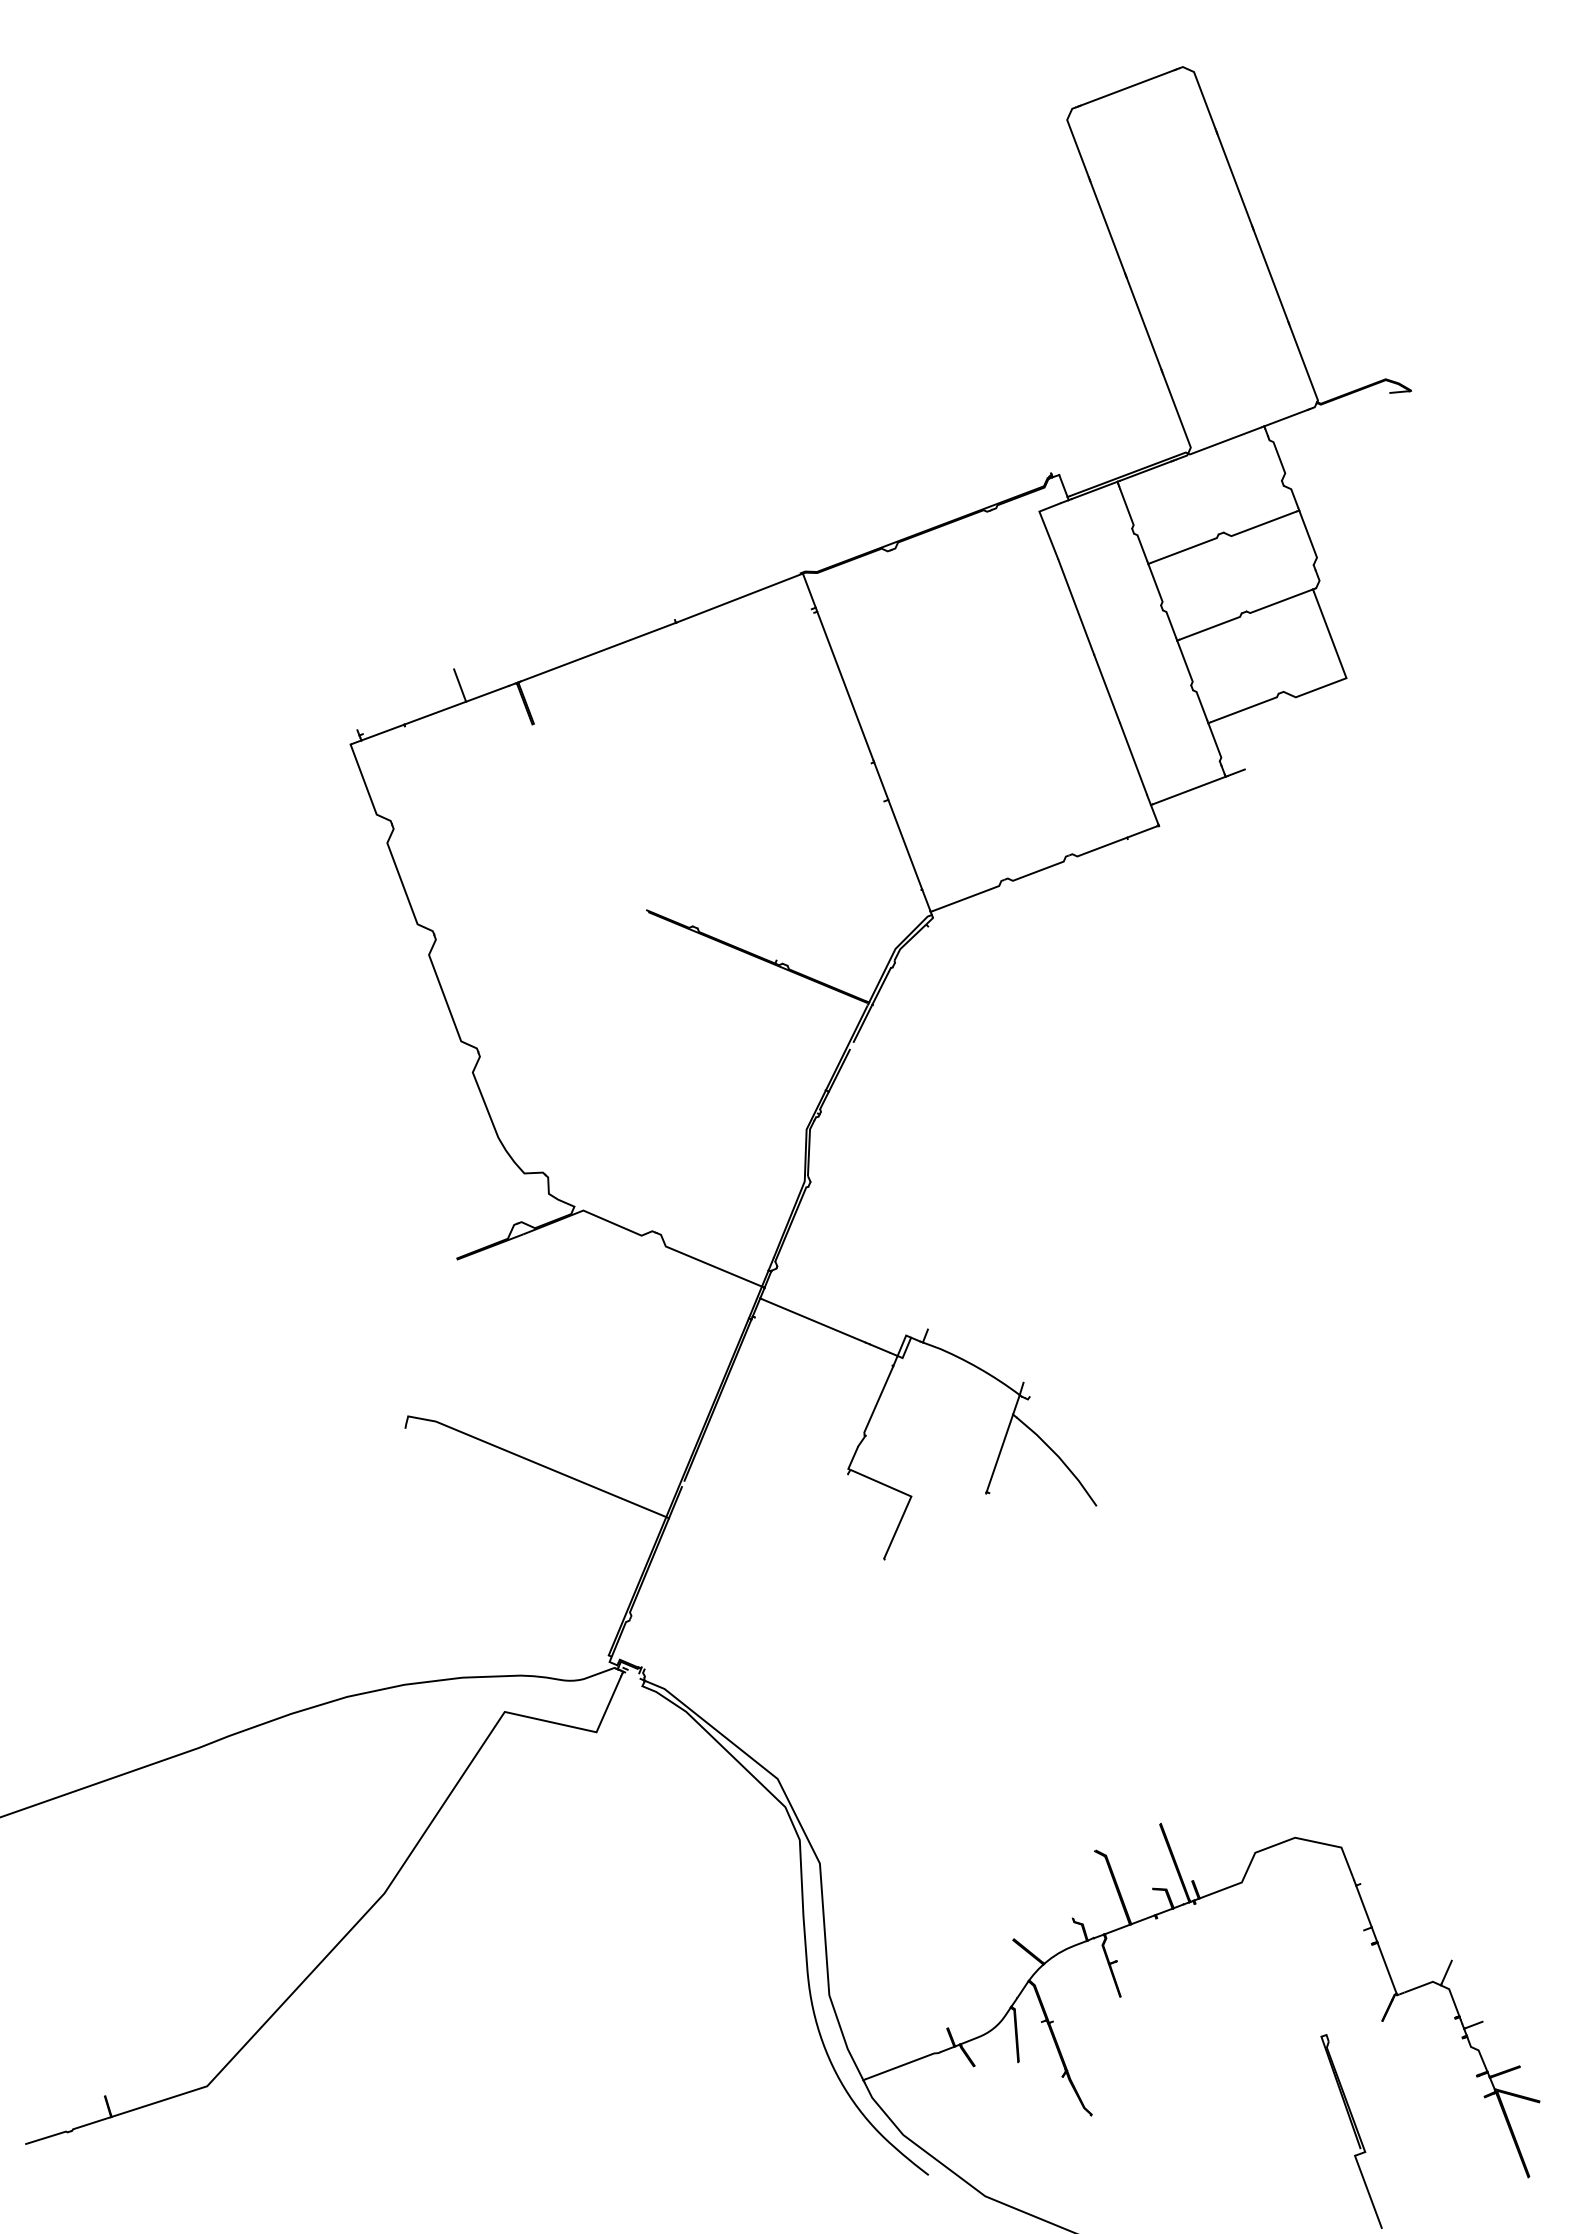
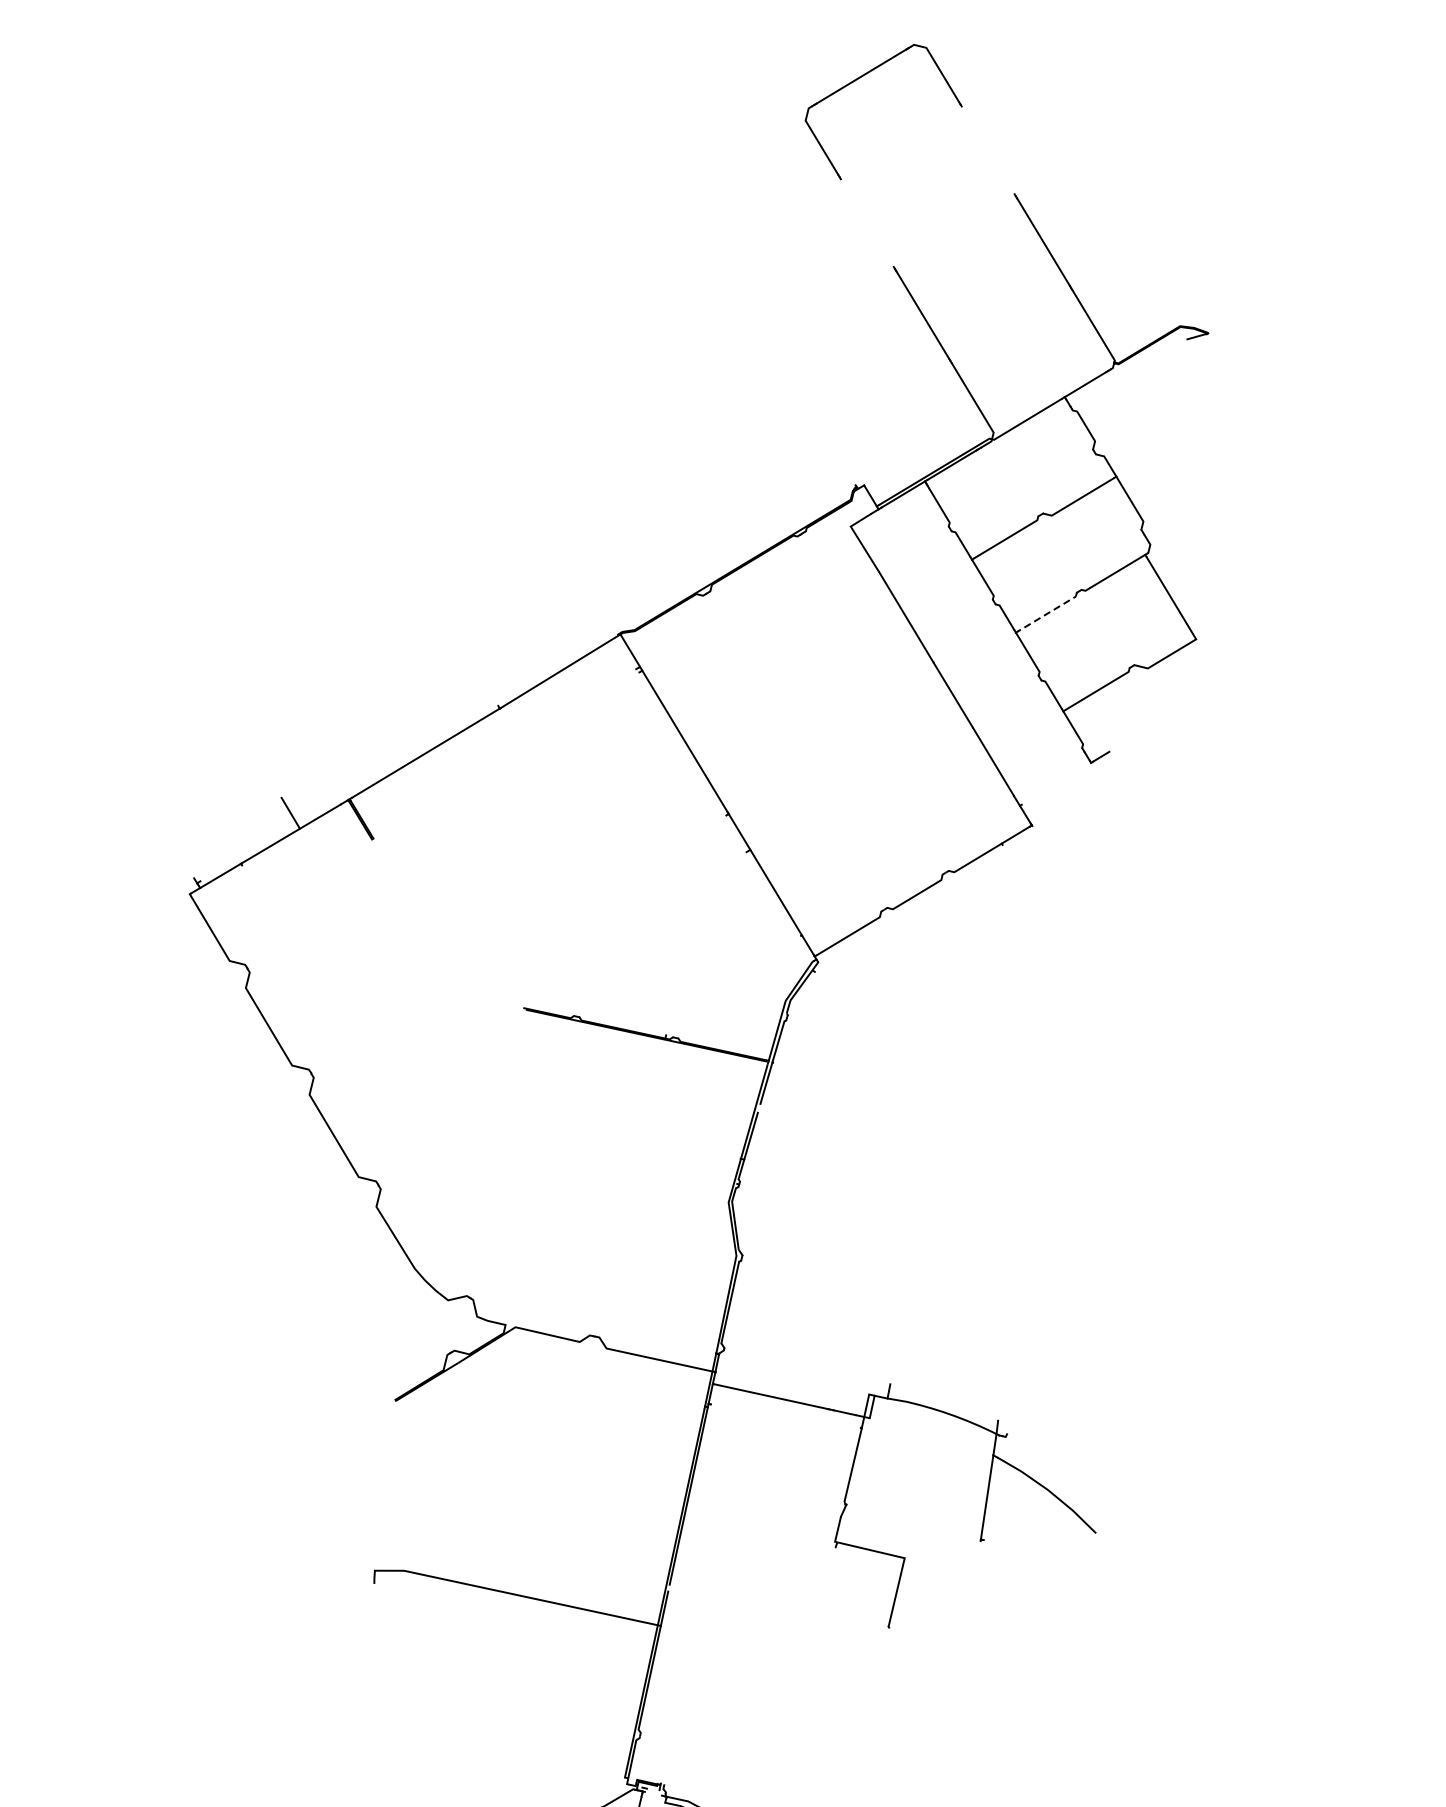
line: (1234, 179) -> (987, 150), removed
line: (1107, 227) -> (867, 223), removed
line: (1212, 627) -> (1049, 612), solid -> dashed
line: (1188, 790) -> (1055, 783), removed

